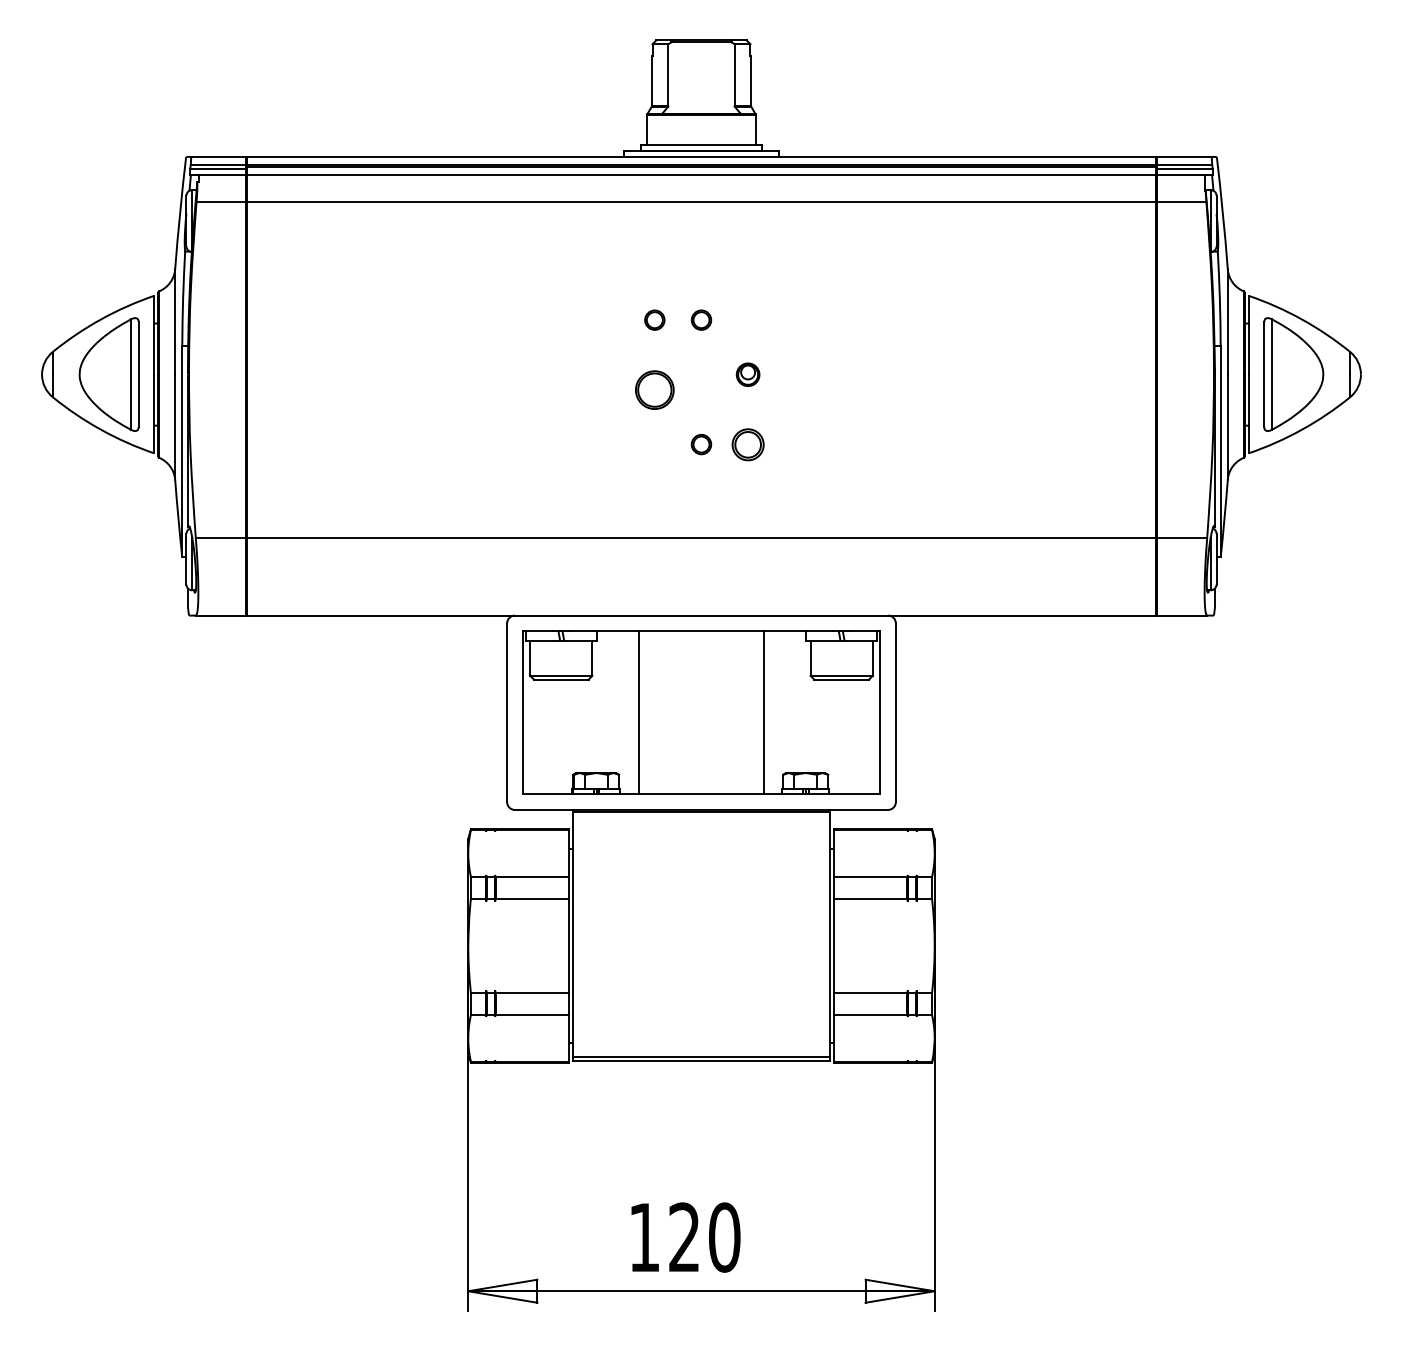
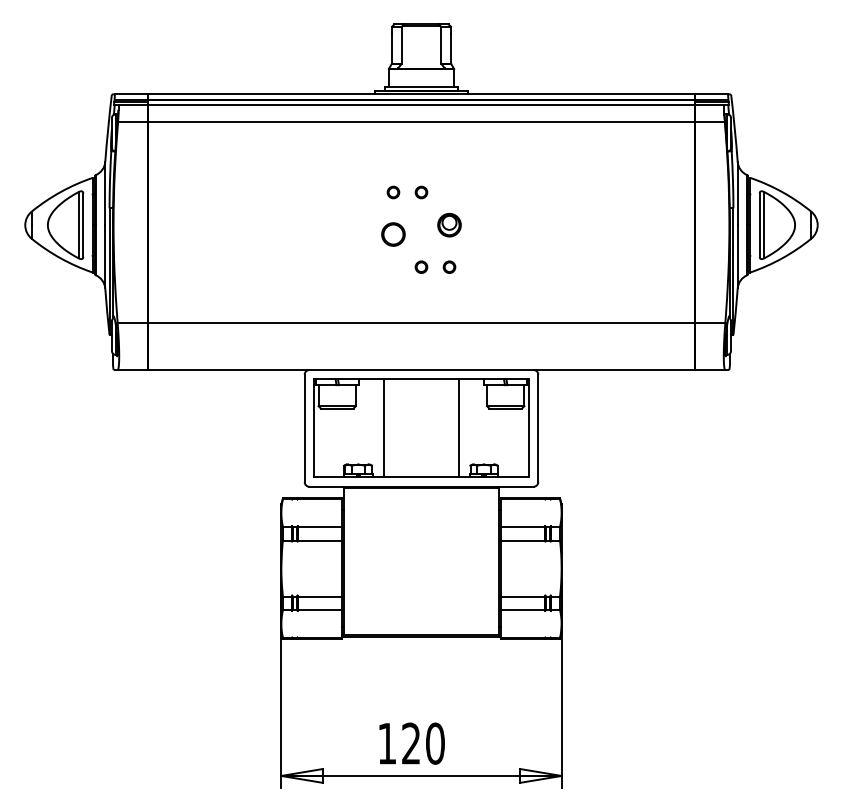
part: (748, 375) -> (449, 225), size x1.67
part: (748, 443) -> (449, 266), size x0.62

